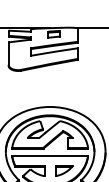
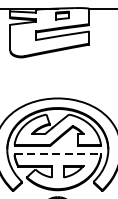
line: (50, 156) -> (58, 154), solid -> dashed

